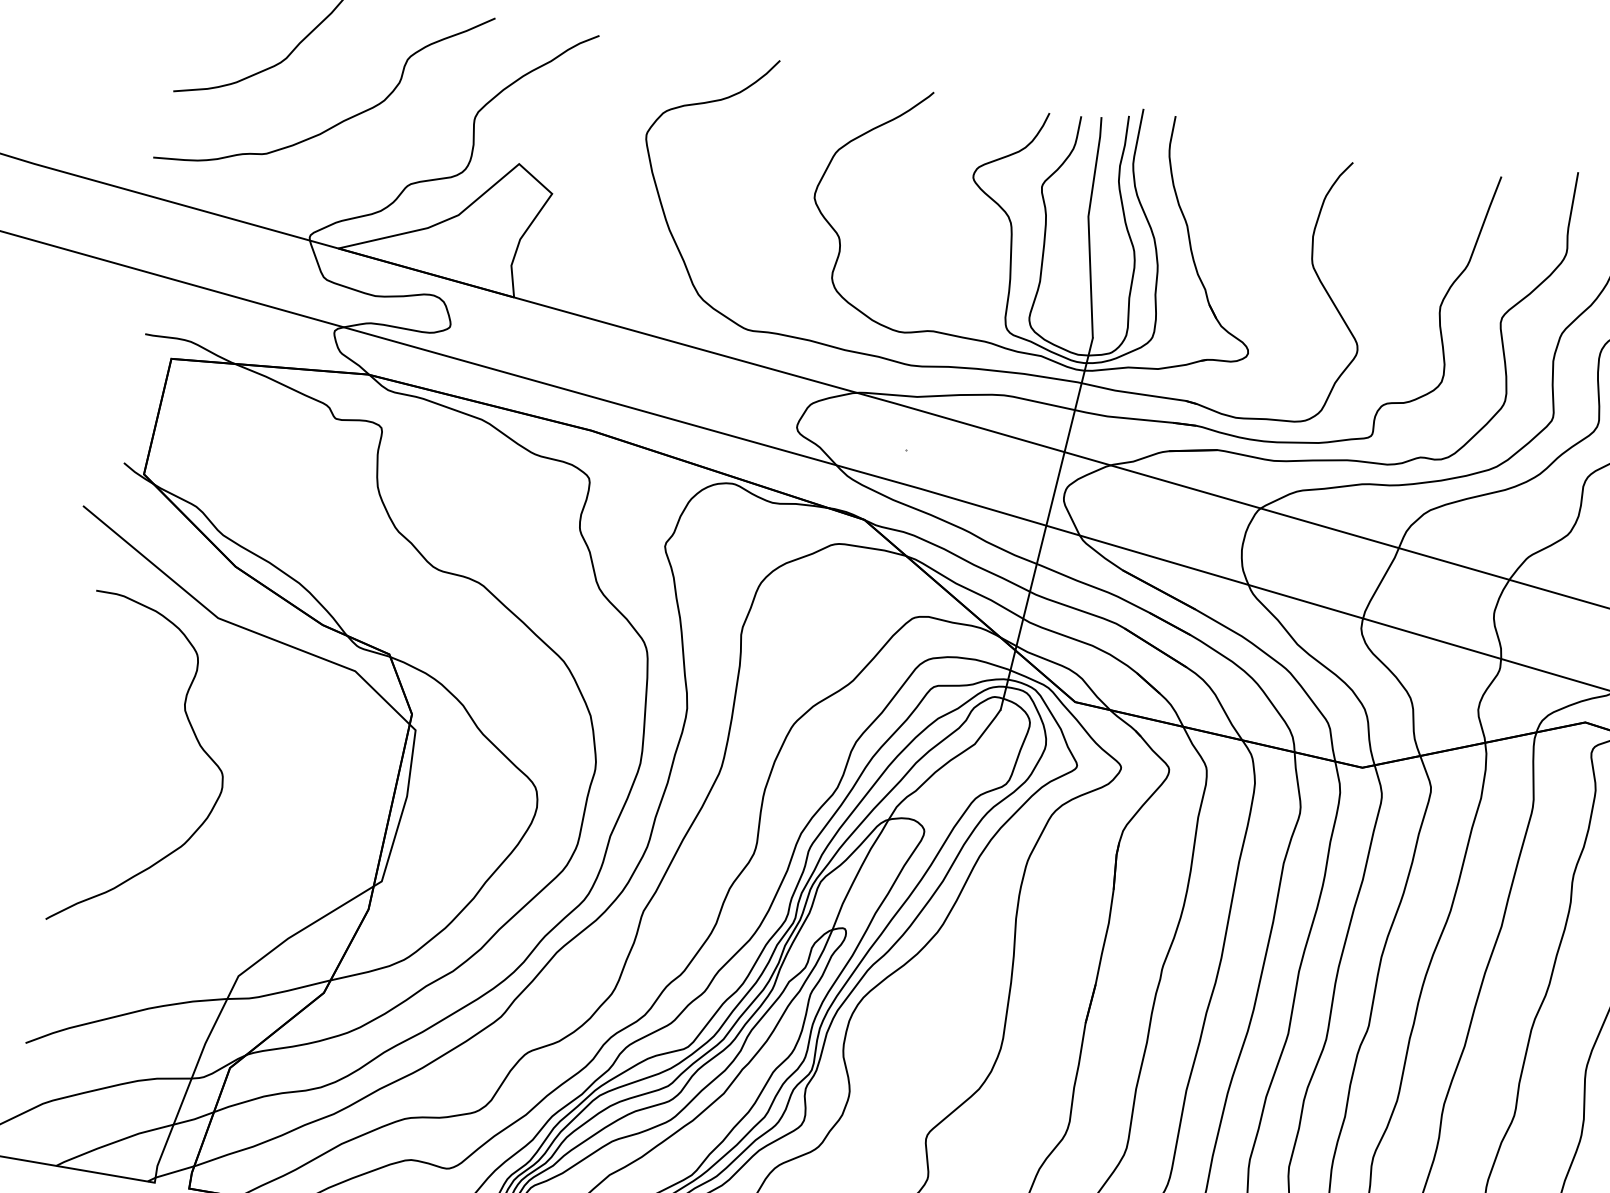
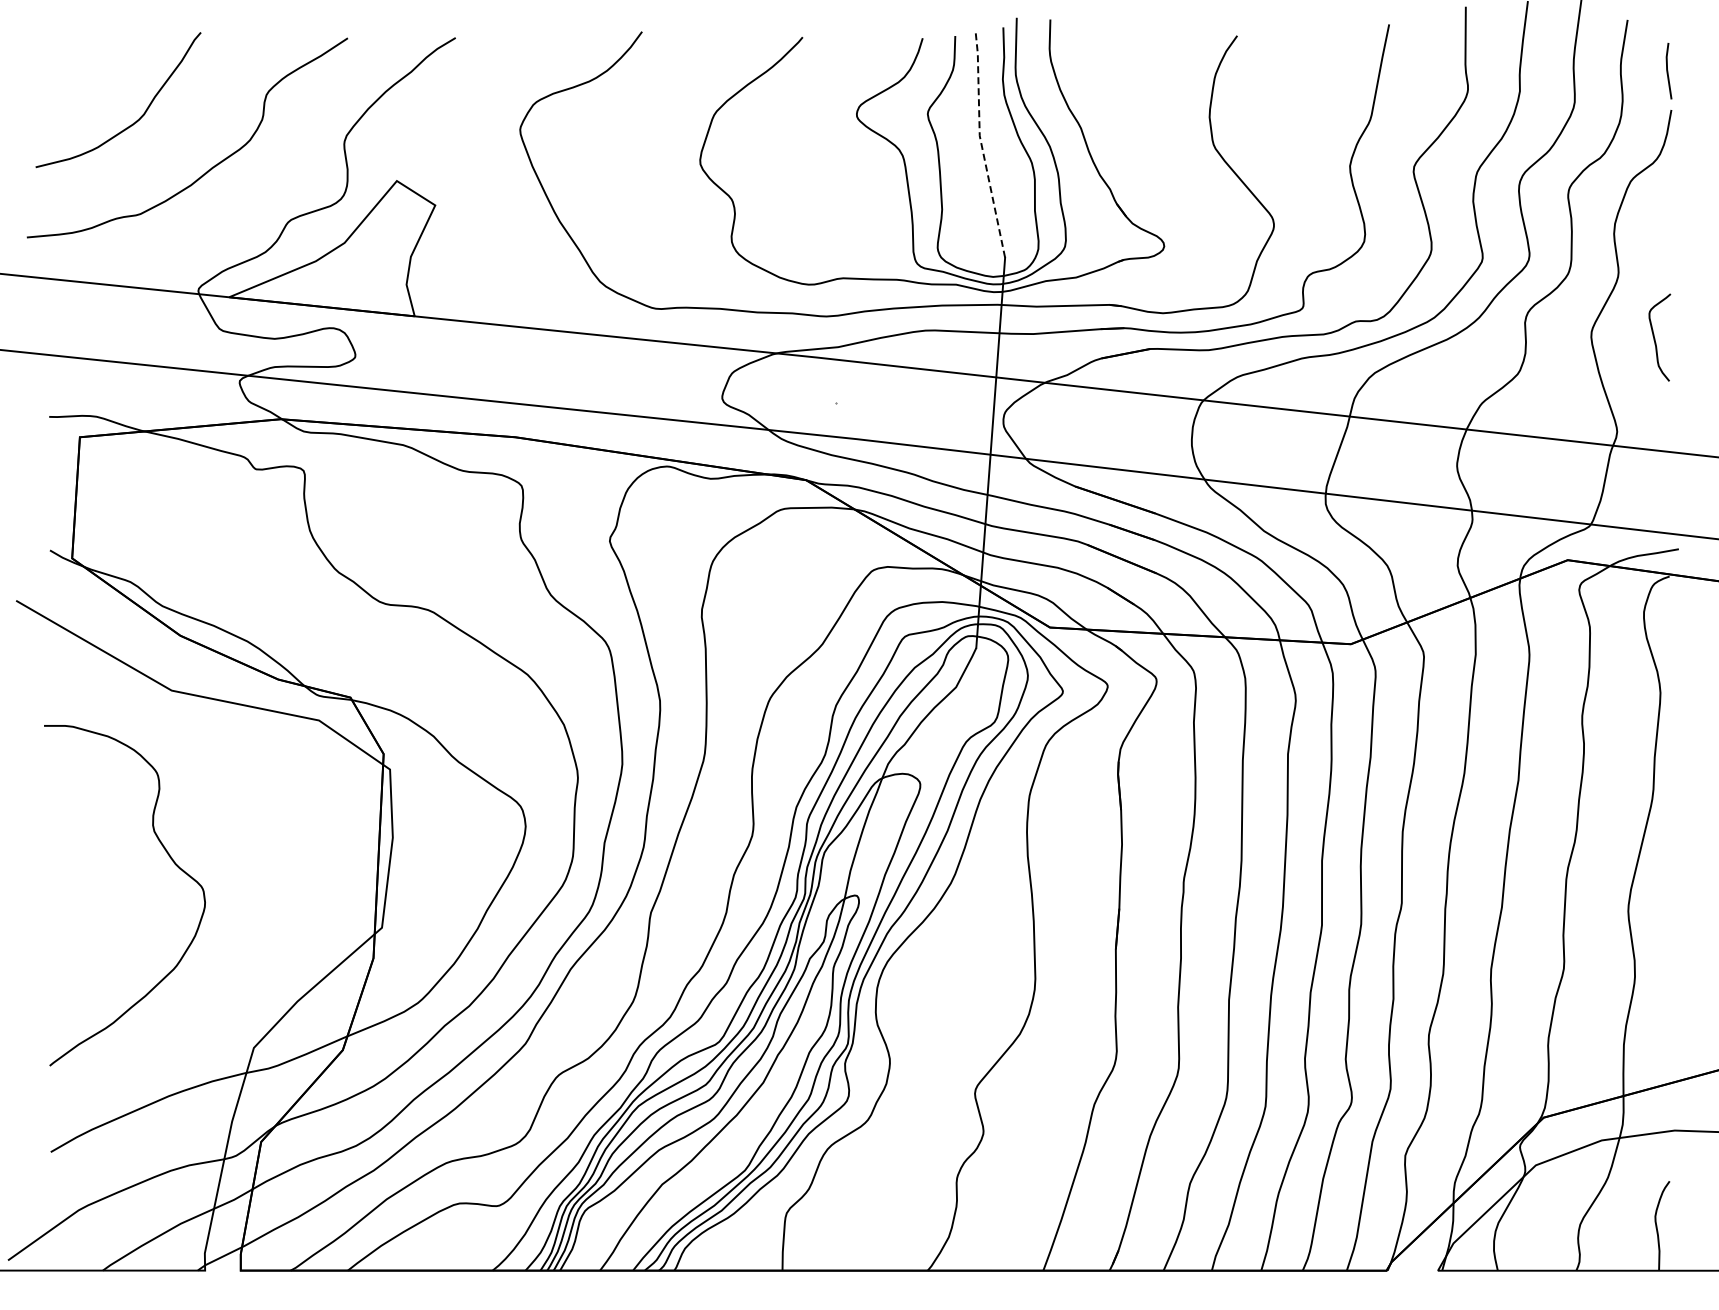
line: (1088, 226) -> (981, 145), solid -> dashed
curve: (196, 741) -> (171, 860), moved

